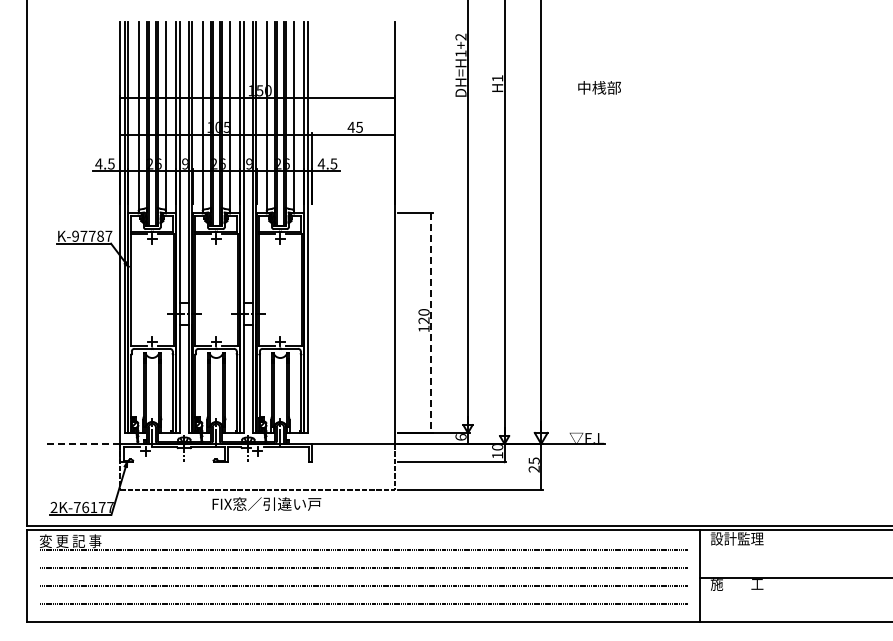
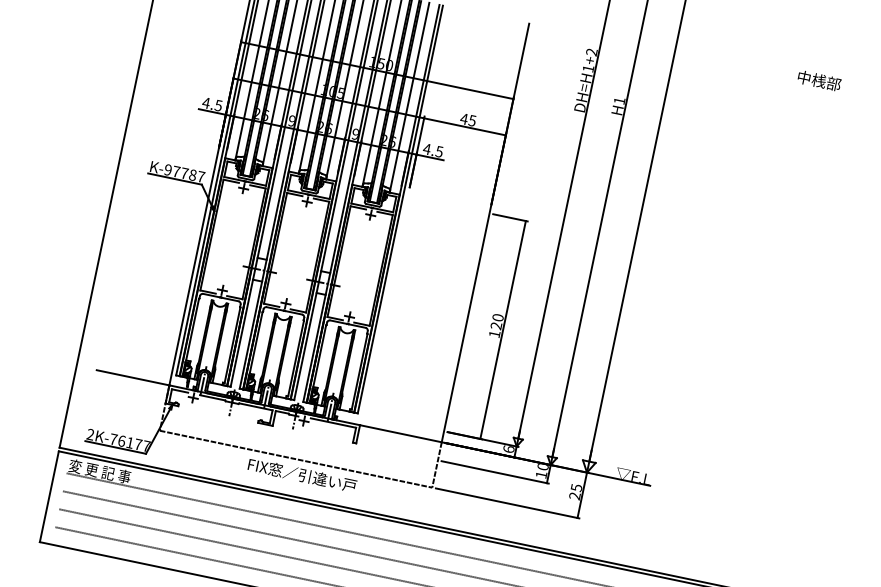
text: (599, 87) -> (819, 80), moved
line: (431, 323) -> (503, 330), dashed -> solid
line: (83, 444) -> (132, 378), dashed -> solid

